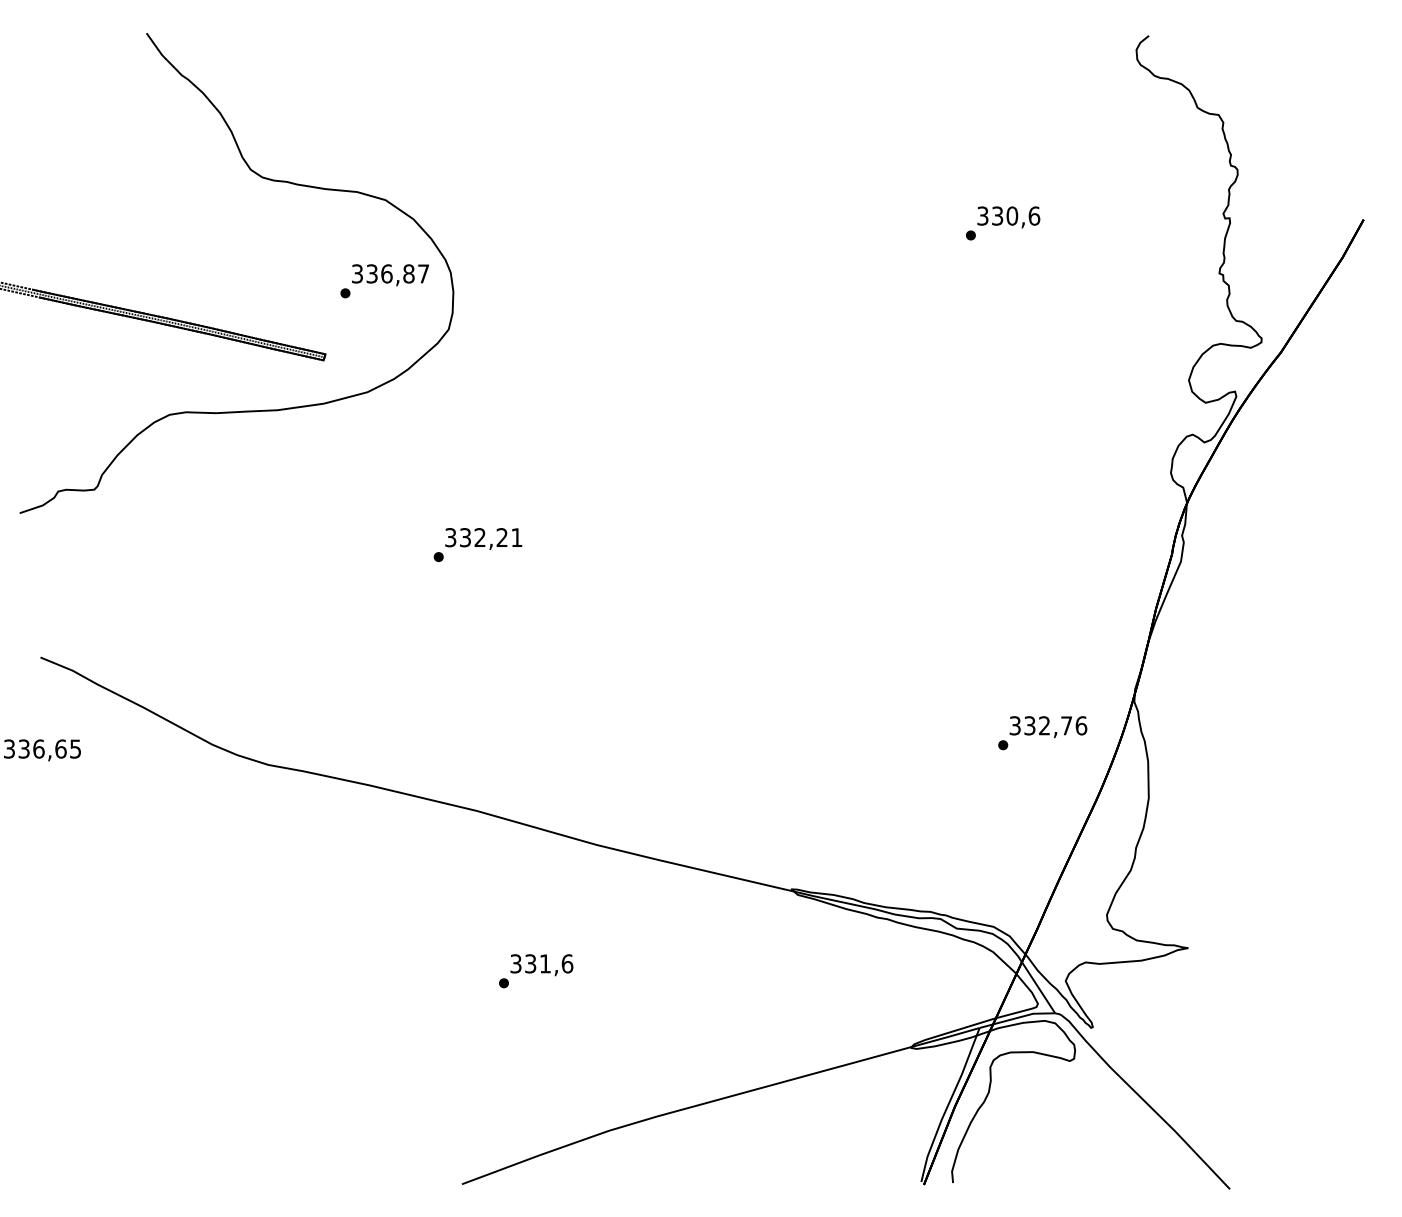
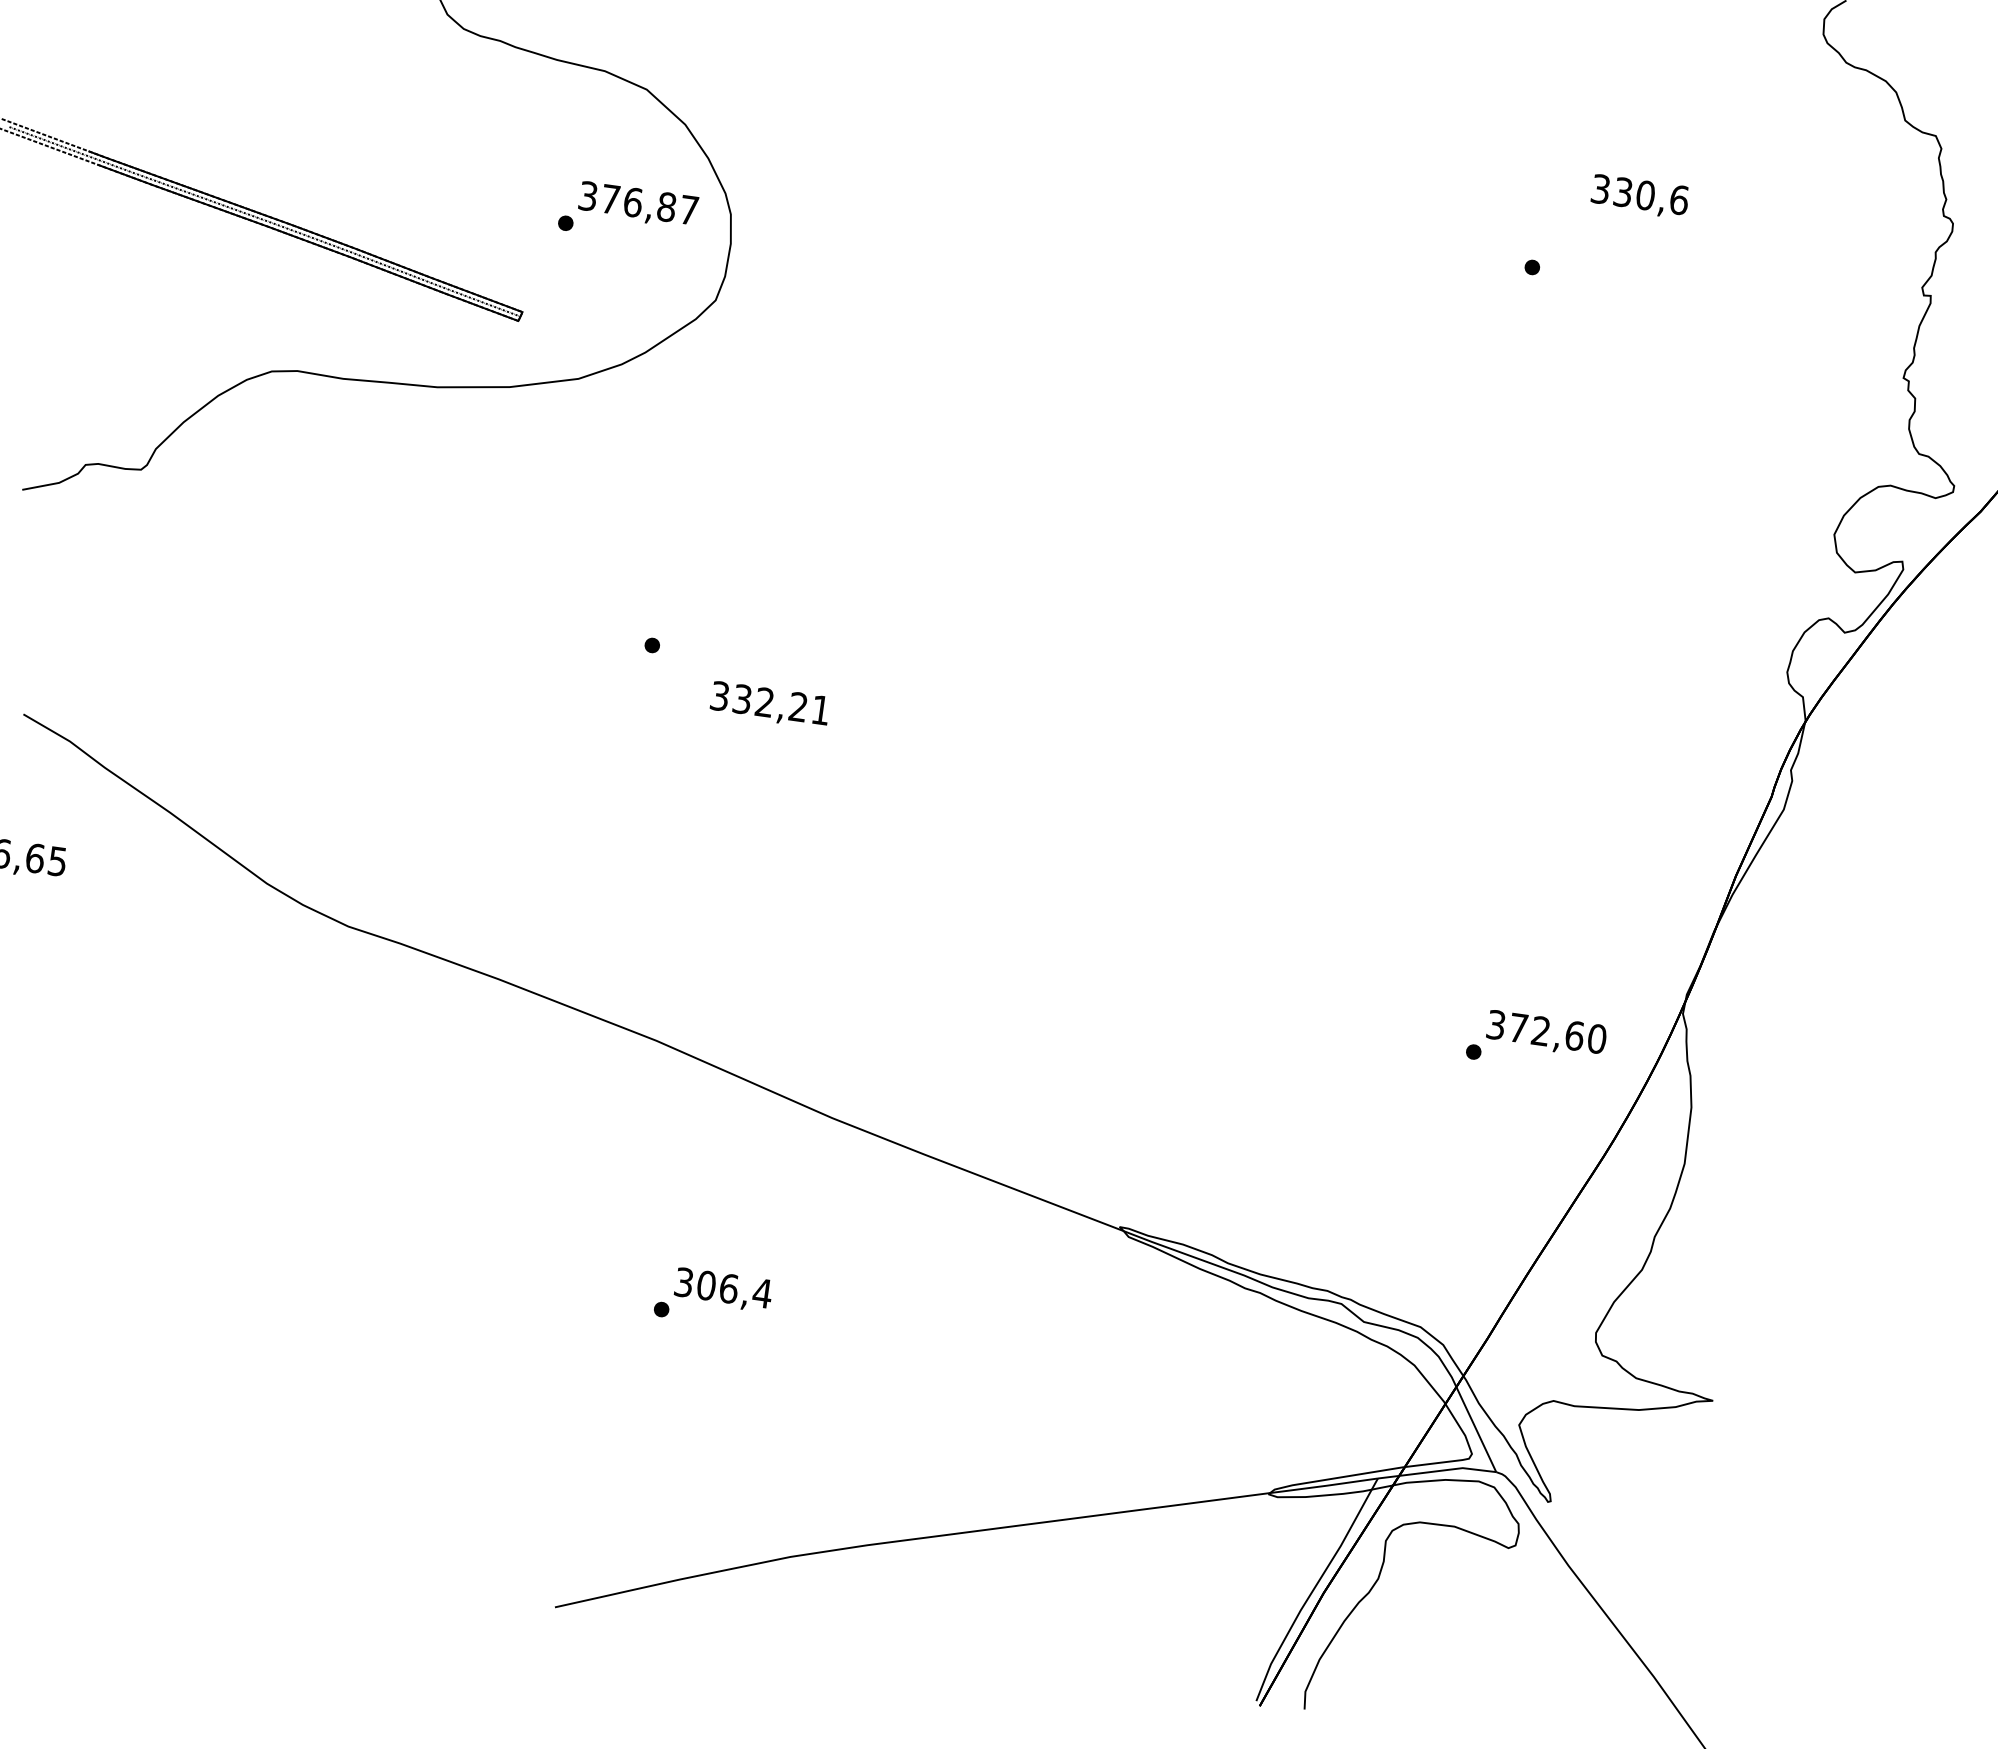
text: (1008, 217) -> (1639, 196), moved
text: (371, 273) -> (609, 198), 336,87 -> 376,87
text: (483, 538) -> (769, 704), moved
text: (1055, 725) -> (1557, 1033), 332,76 -> 372,60
text: (549, 963) -> (735, 1289), 331,6 -> 306,4

